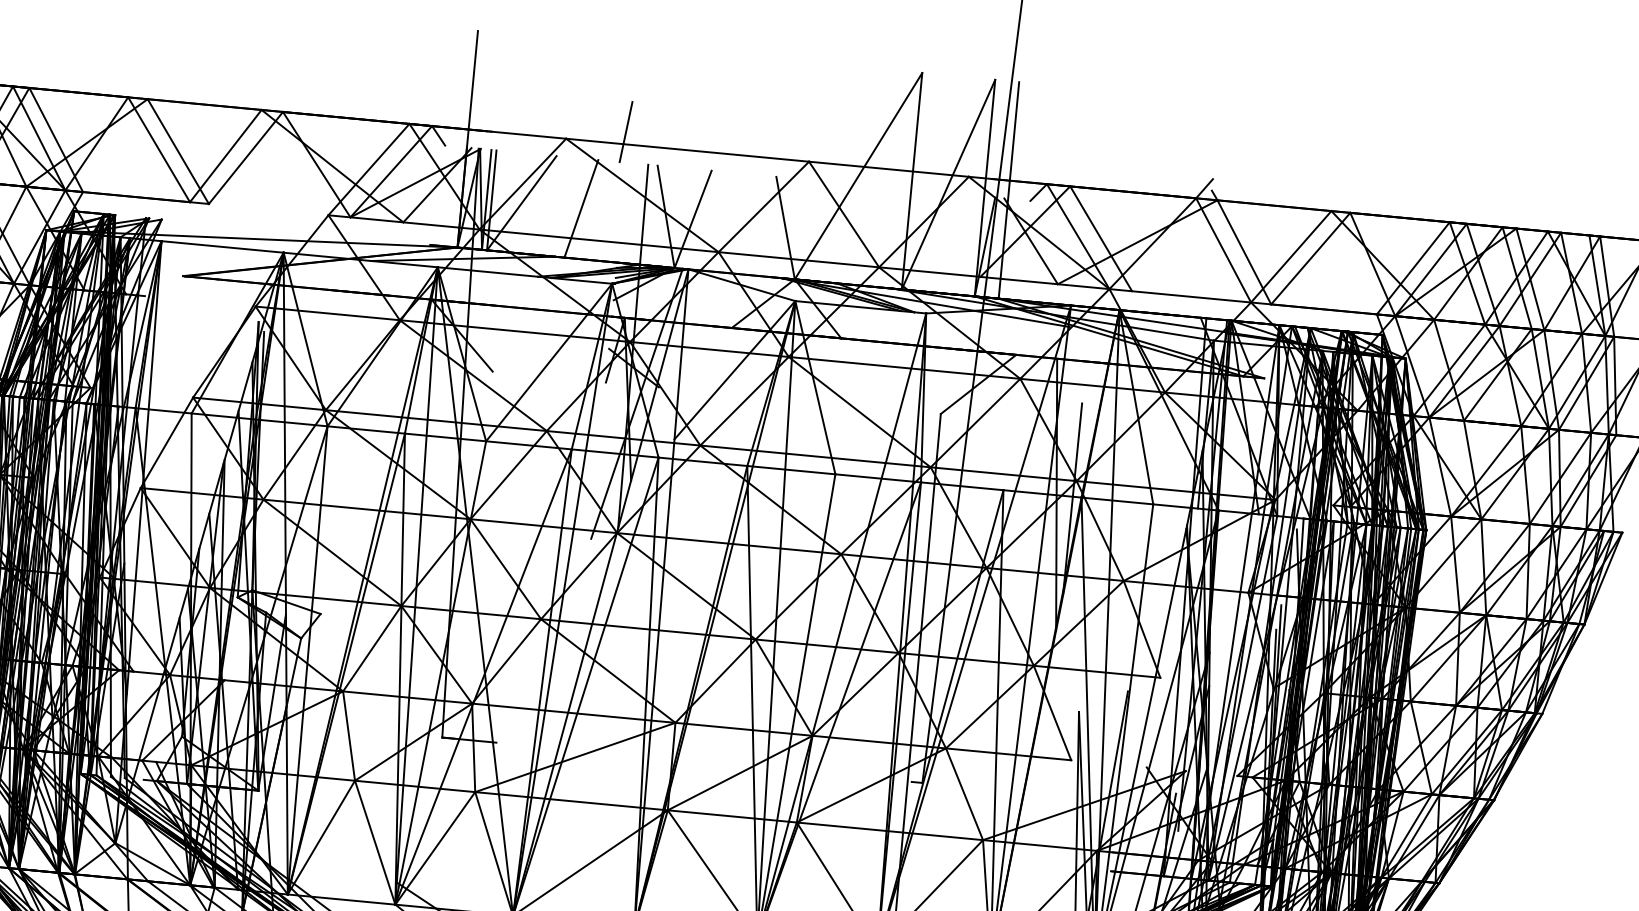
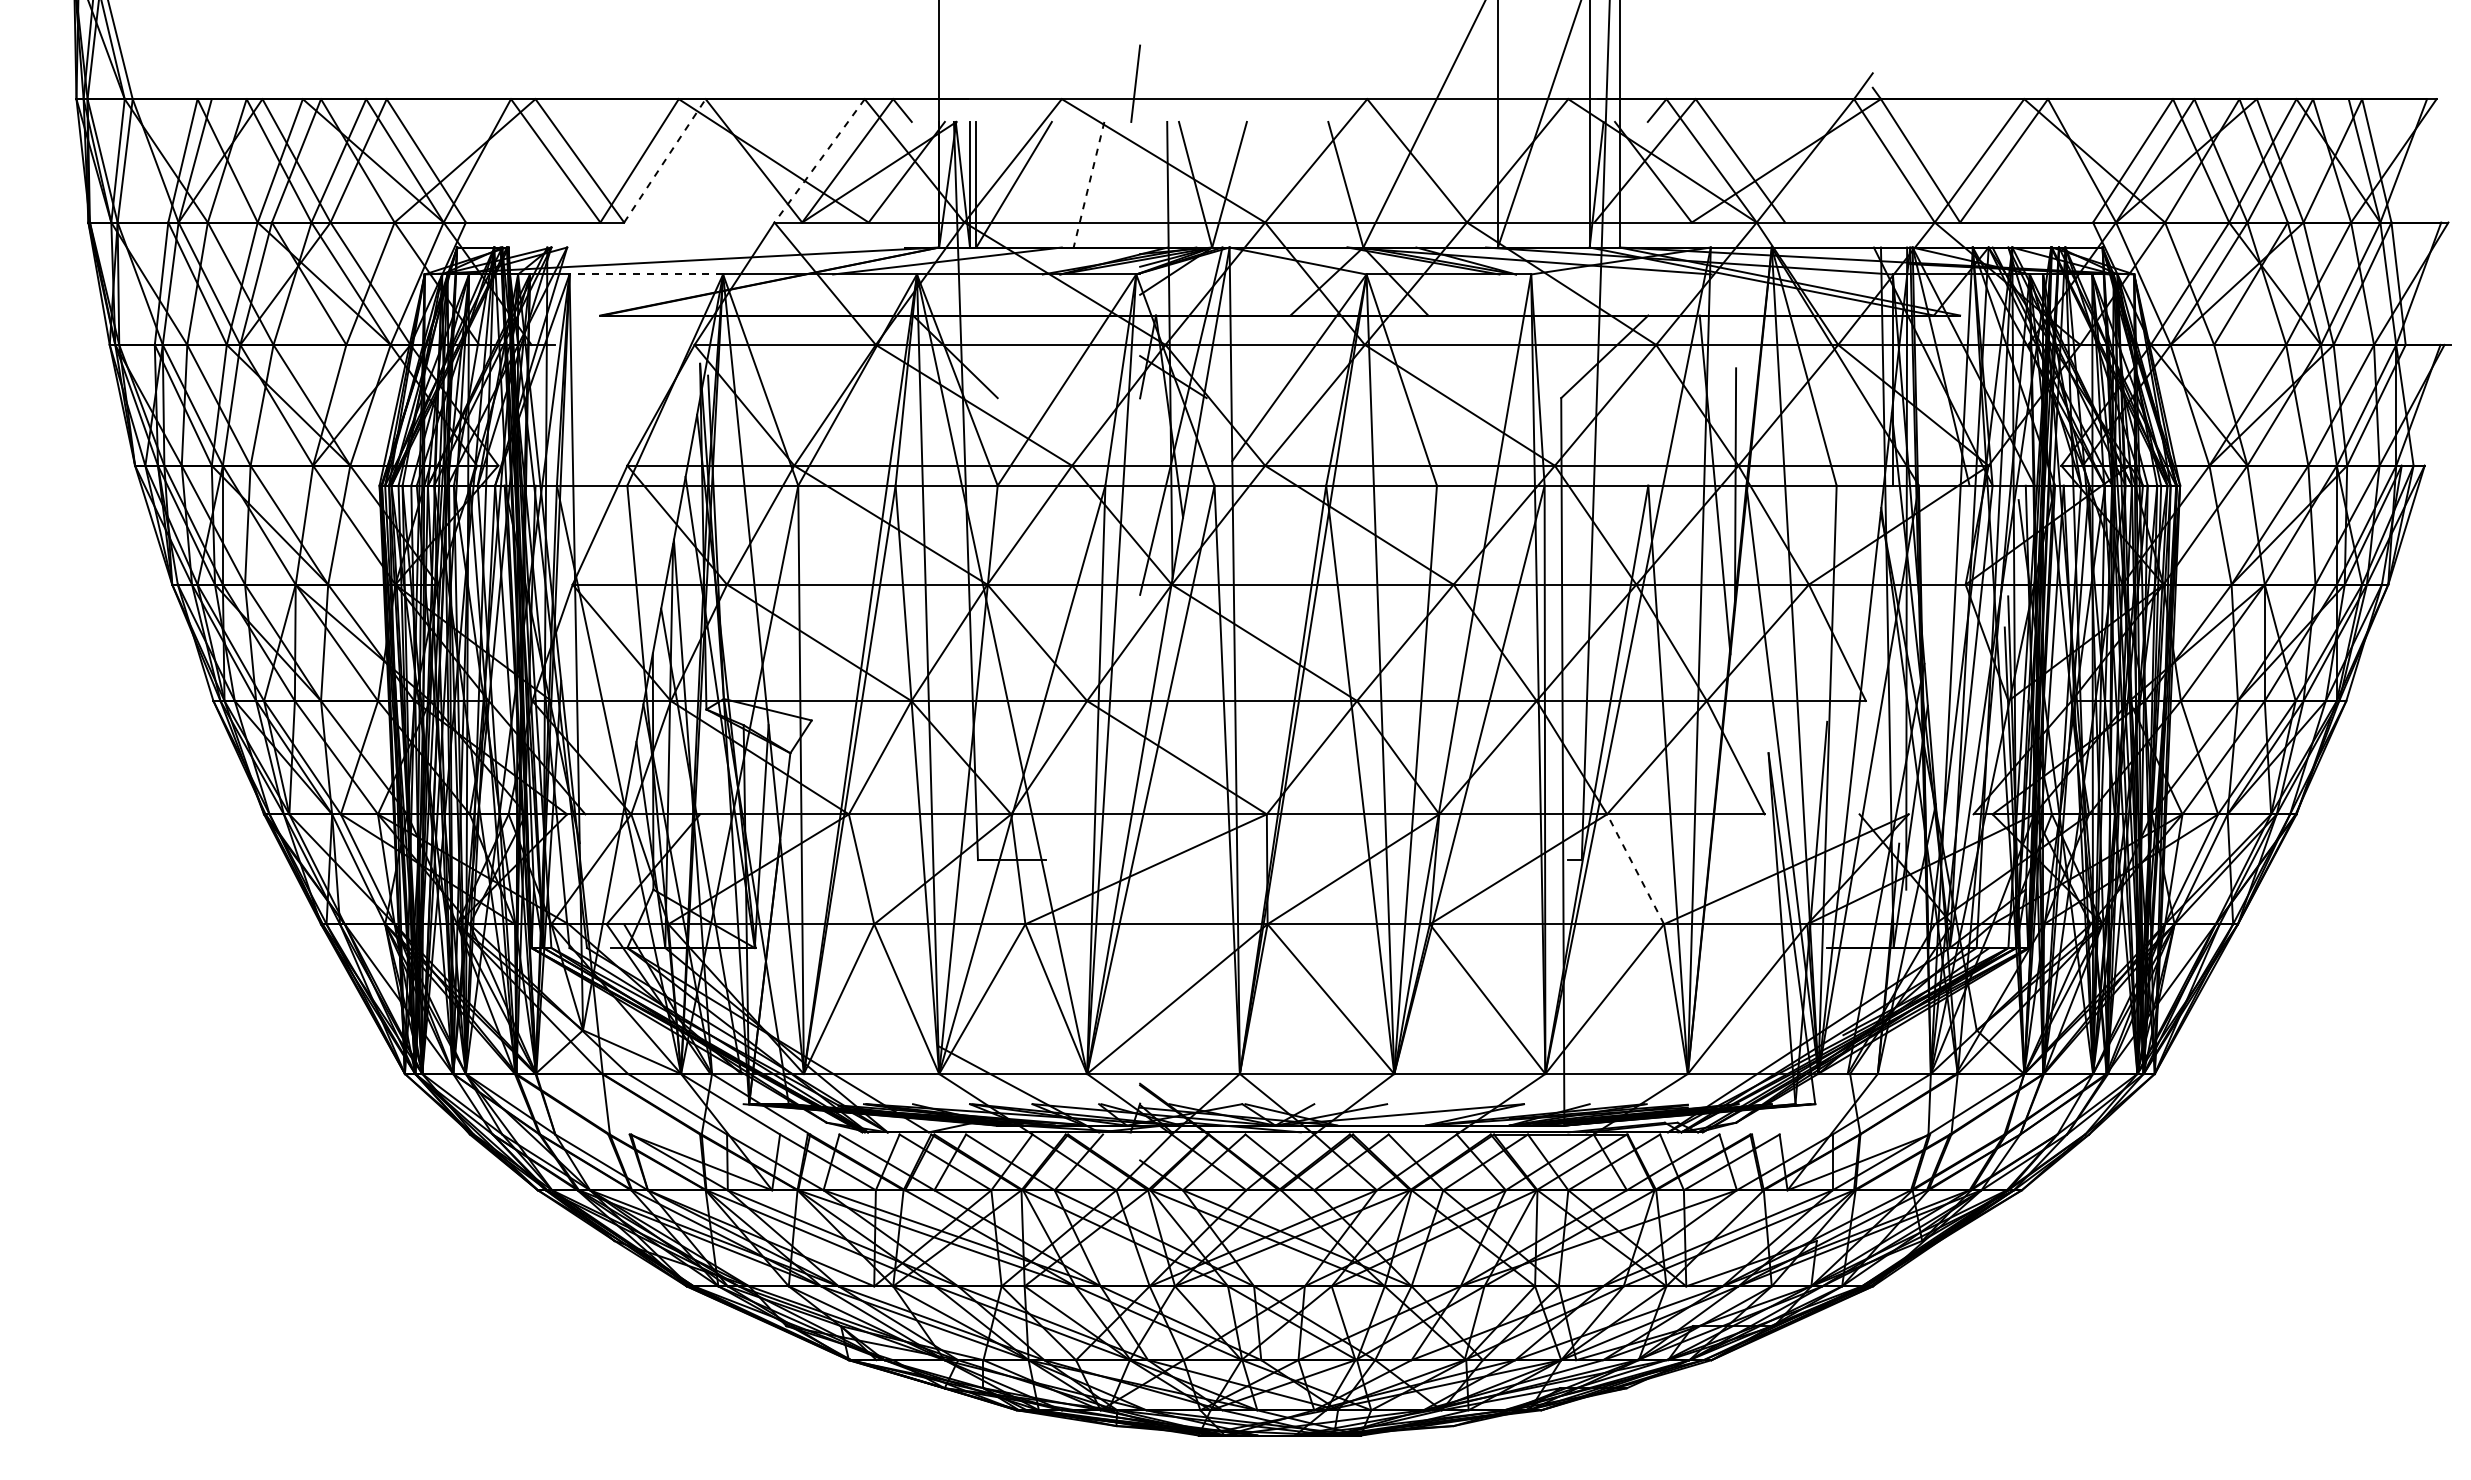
line: (245, 157) -> (664, 160), solid -> dashed
line: (368, 170) -> (819, 161), solid -> dashed
line: (581, 208) -> (1089, 184), solid -> dashed
line: (222, 246) -> (646, 274), solid -> dashed
line: (964, 794) -> (1635, 869), solid -> dashed

